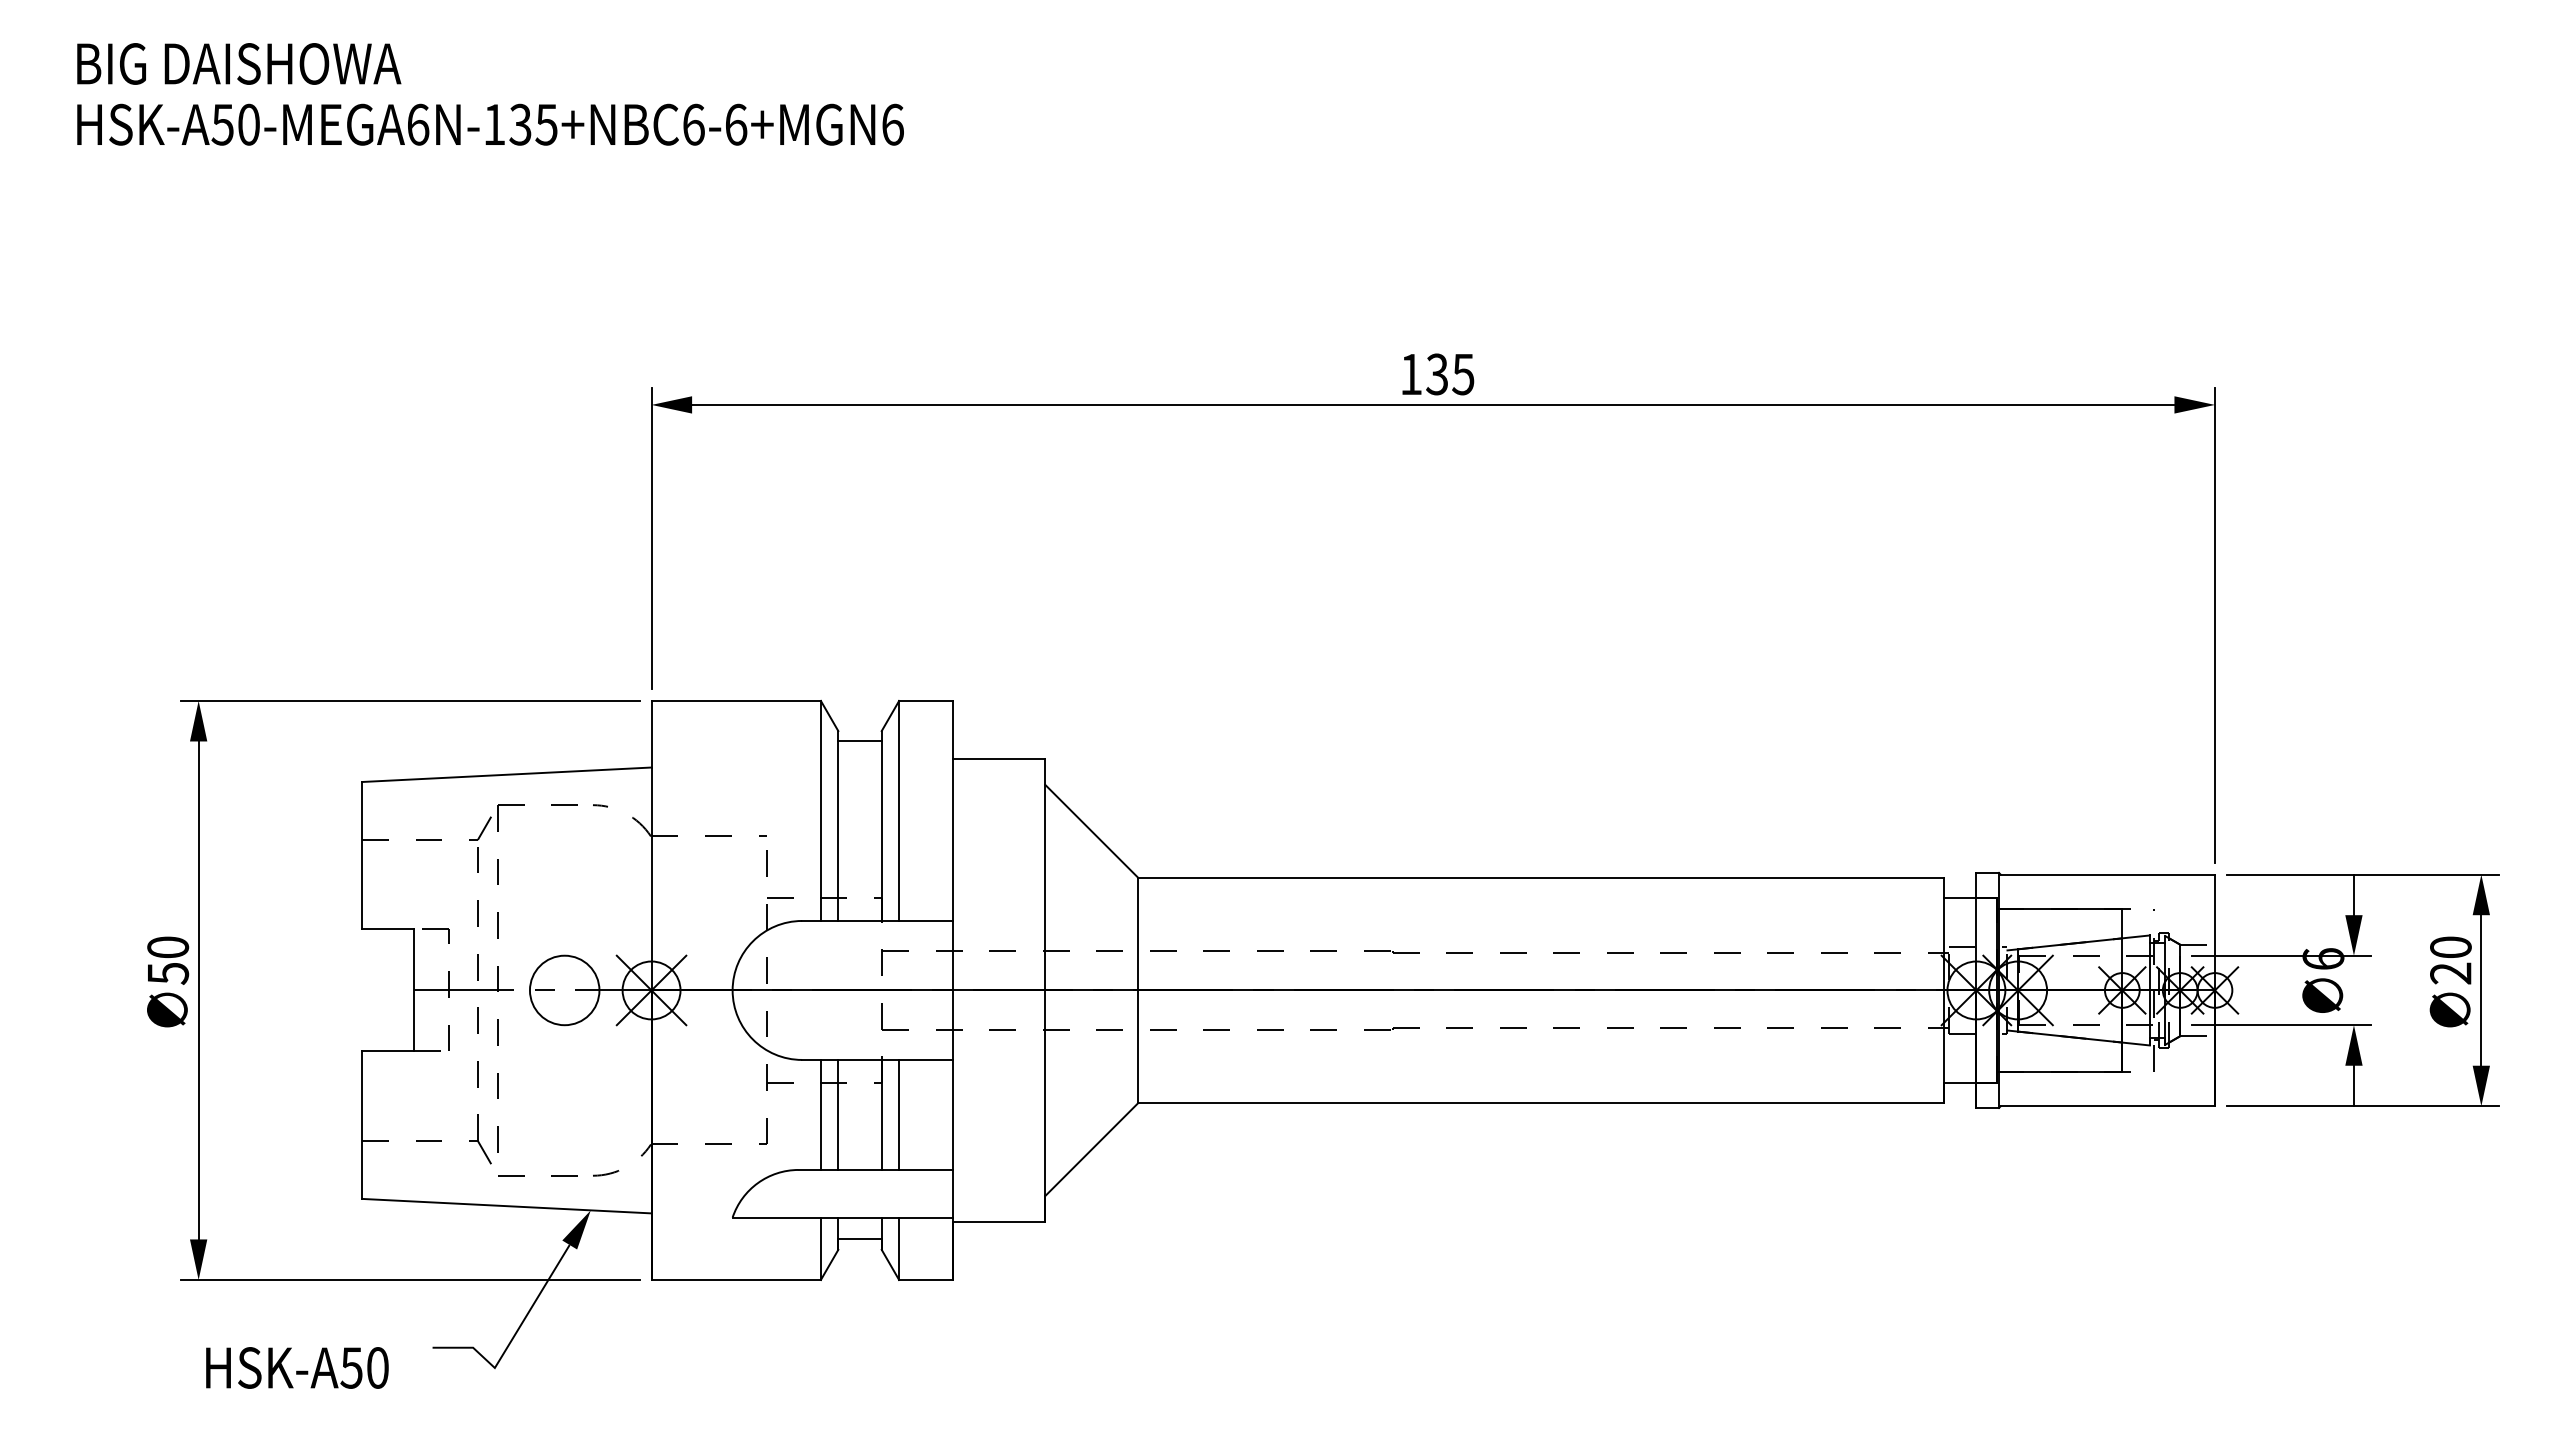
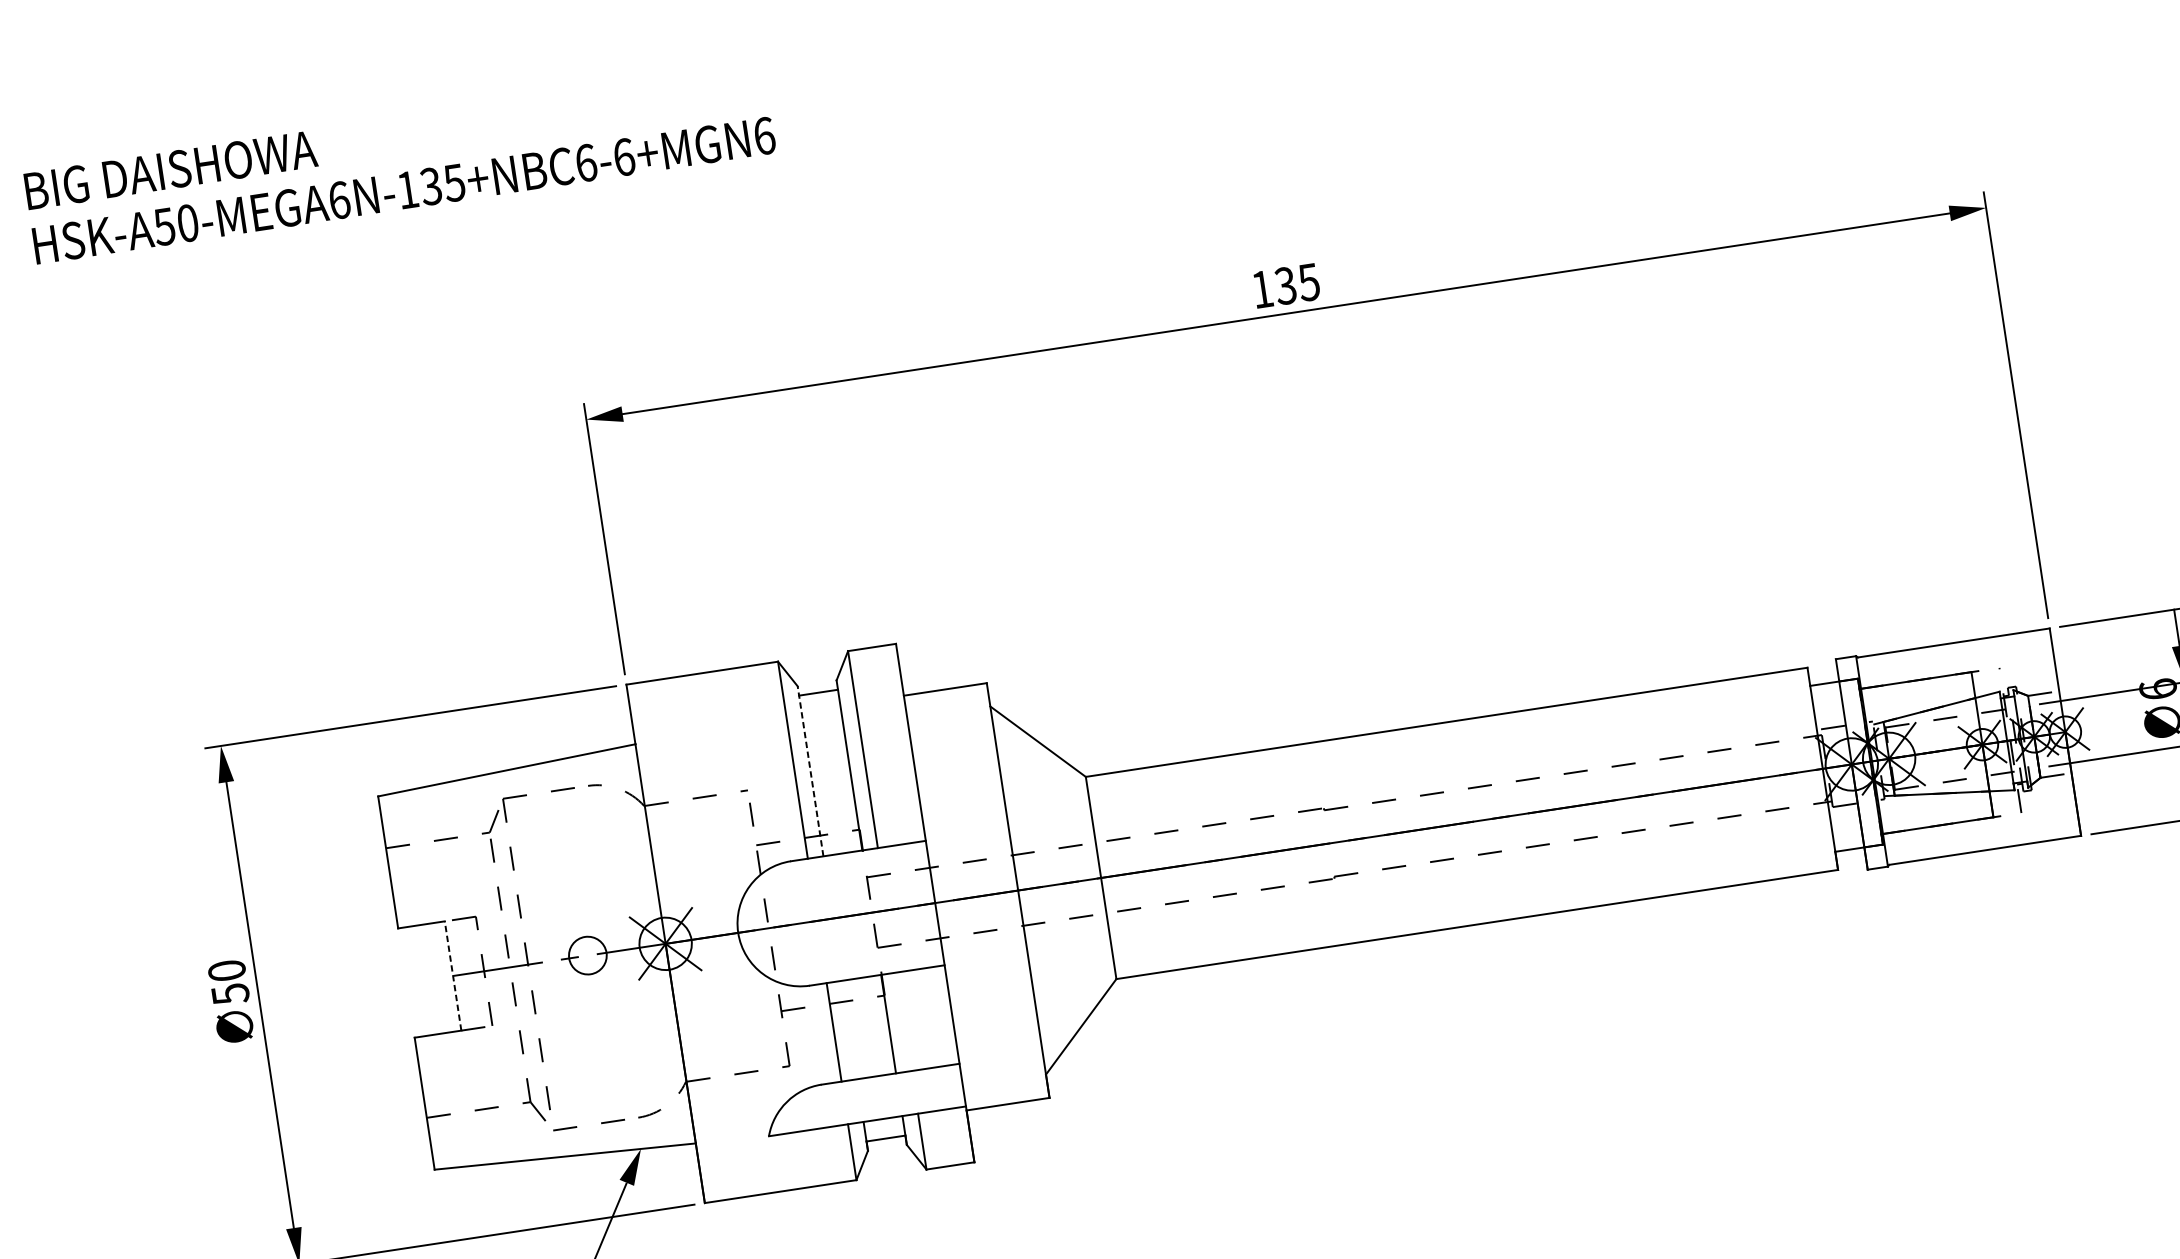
line: (838, 826) -> (810, 771), solid -> dashed
line: (414, 989) -> (453, 975), solid -> dashed
circle: (564, 990) -> (587, 955), size x0.6
line: (838, 1114) -> (849, 1029), removed
line: (899, 1114) -> (904, 1021), removed

